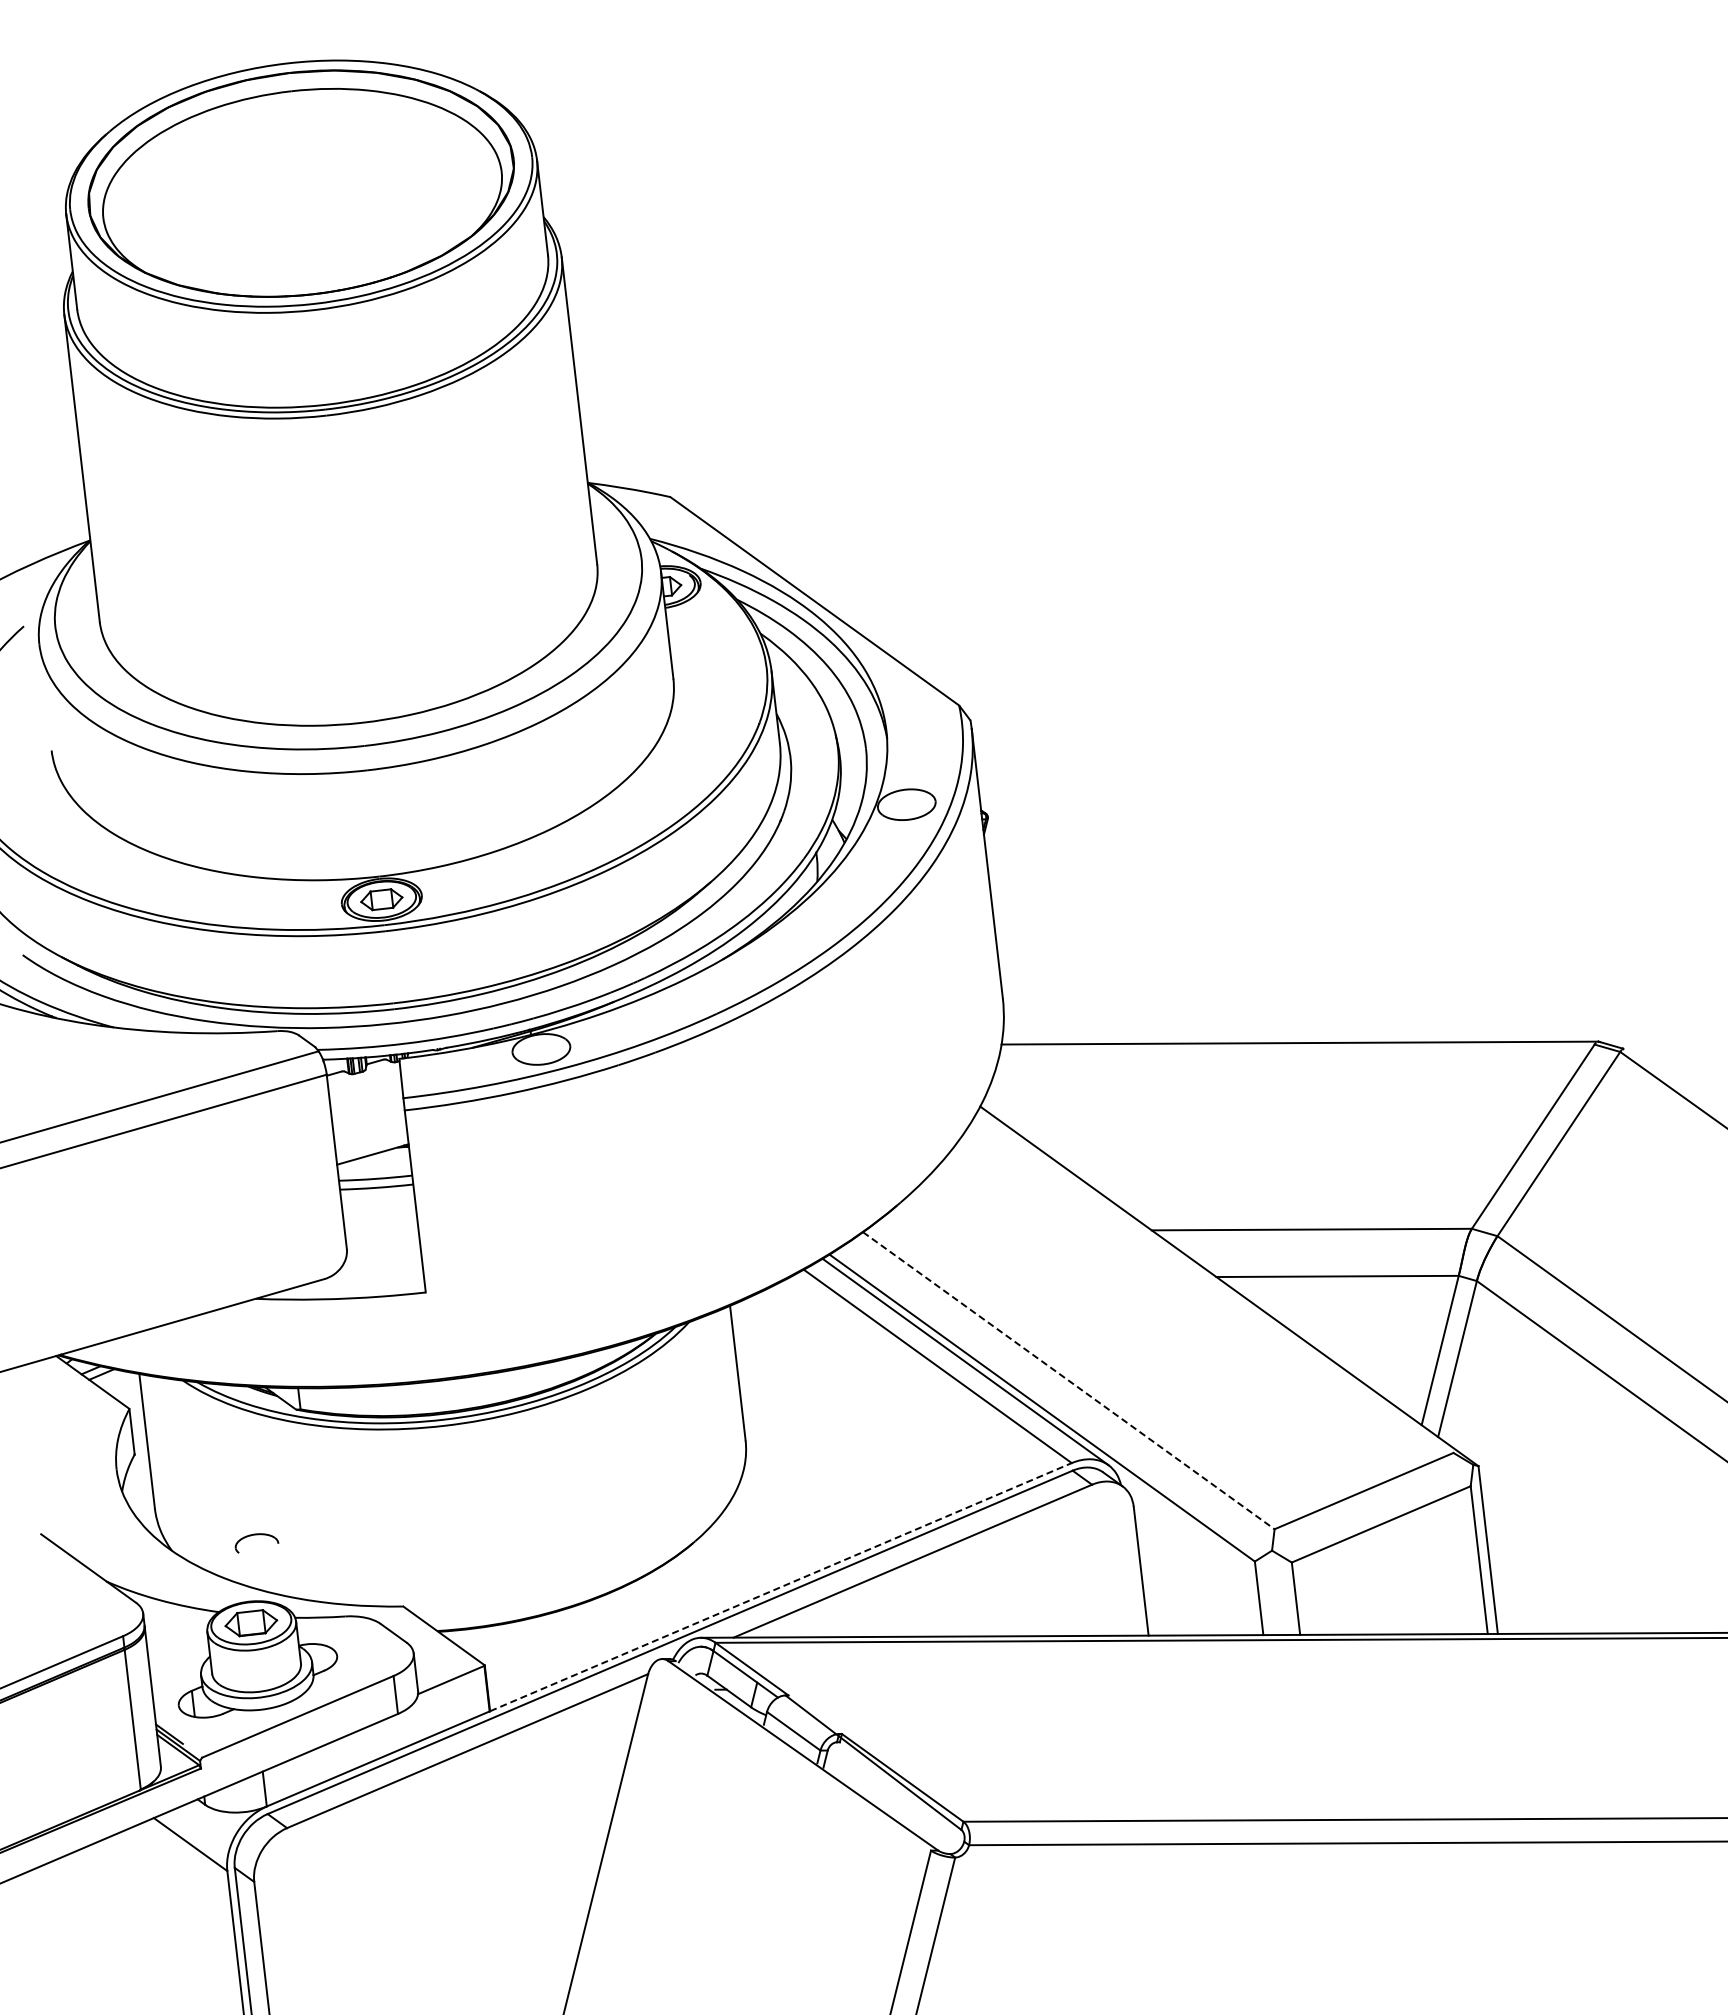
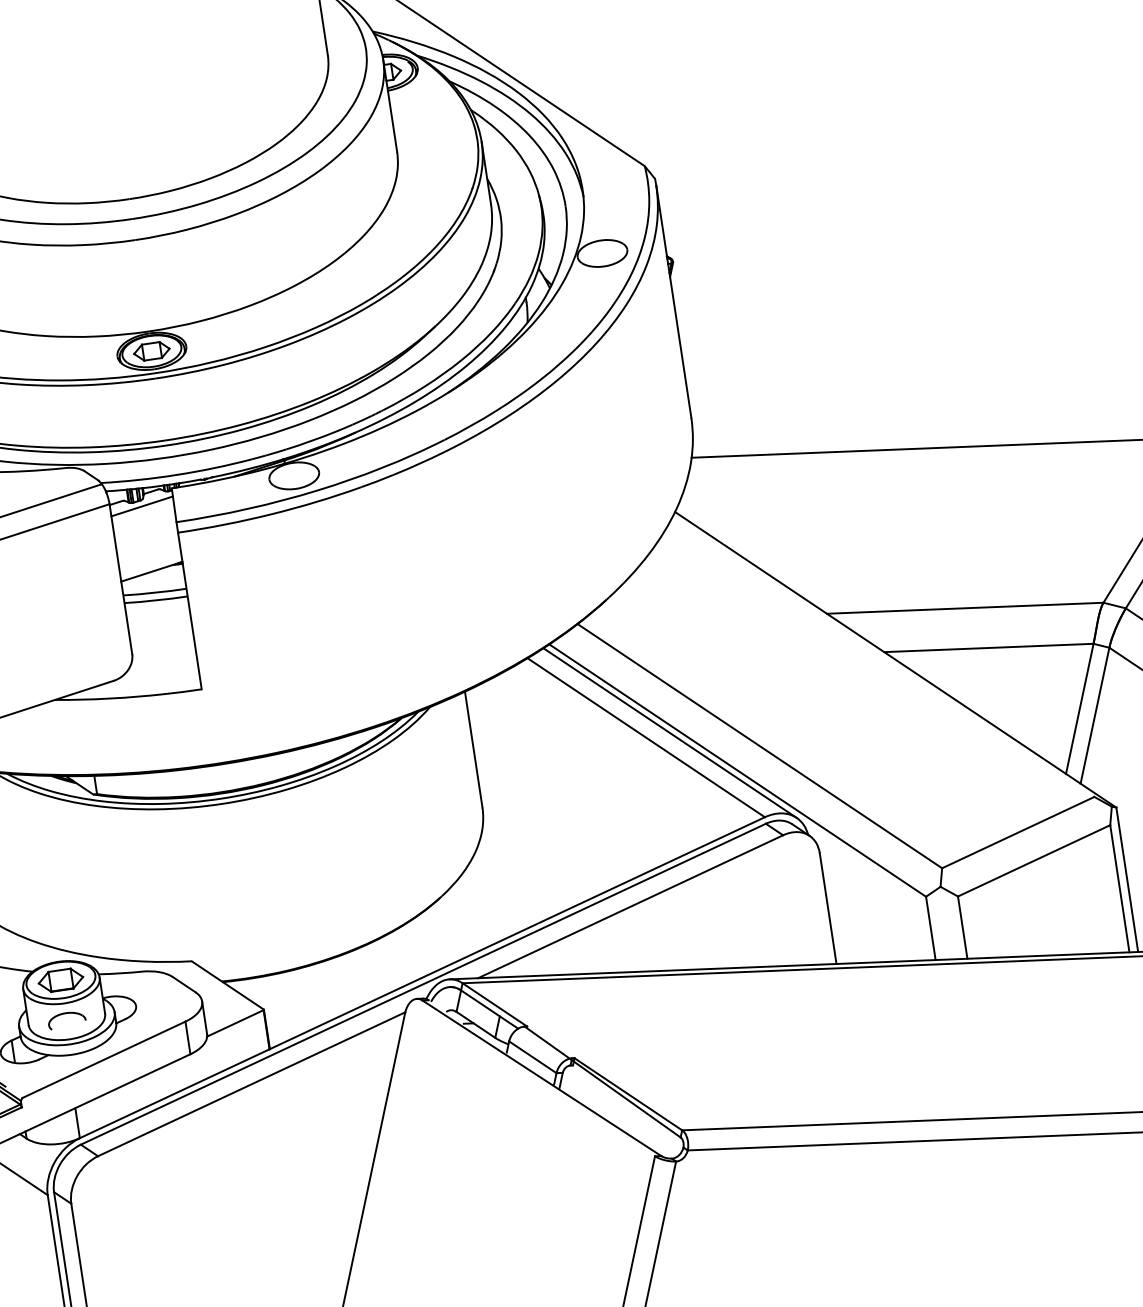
line: (364, 1078) -> (142, 506), added
line: (1068, 1380) -> (759, 745), dashed -> solid
part: (256, 1535) -> (66, 1014), moved
line: (781, 1586) -> (517, 932), dashed -> solid

